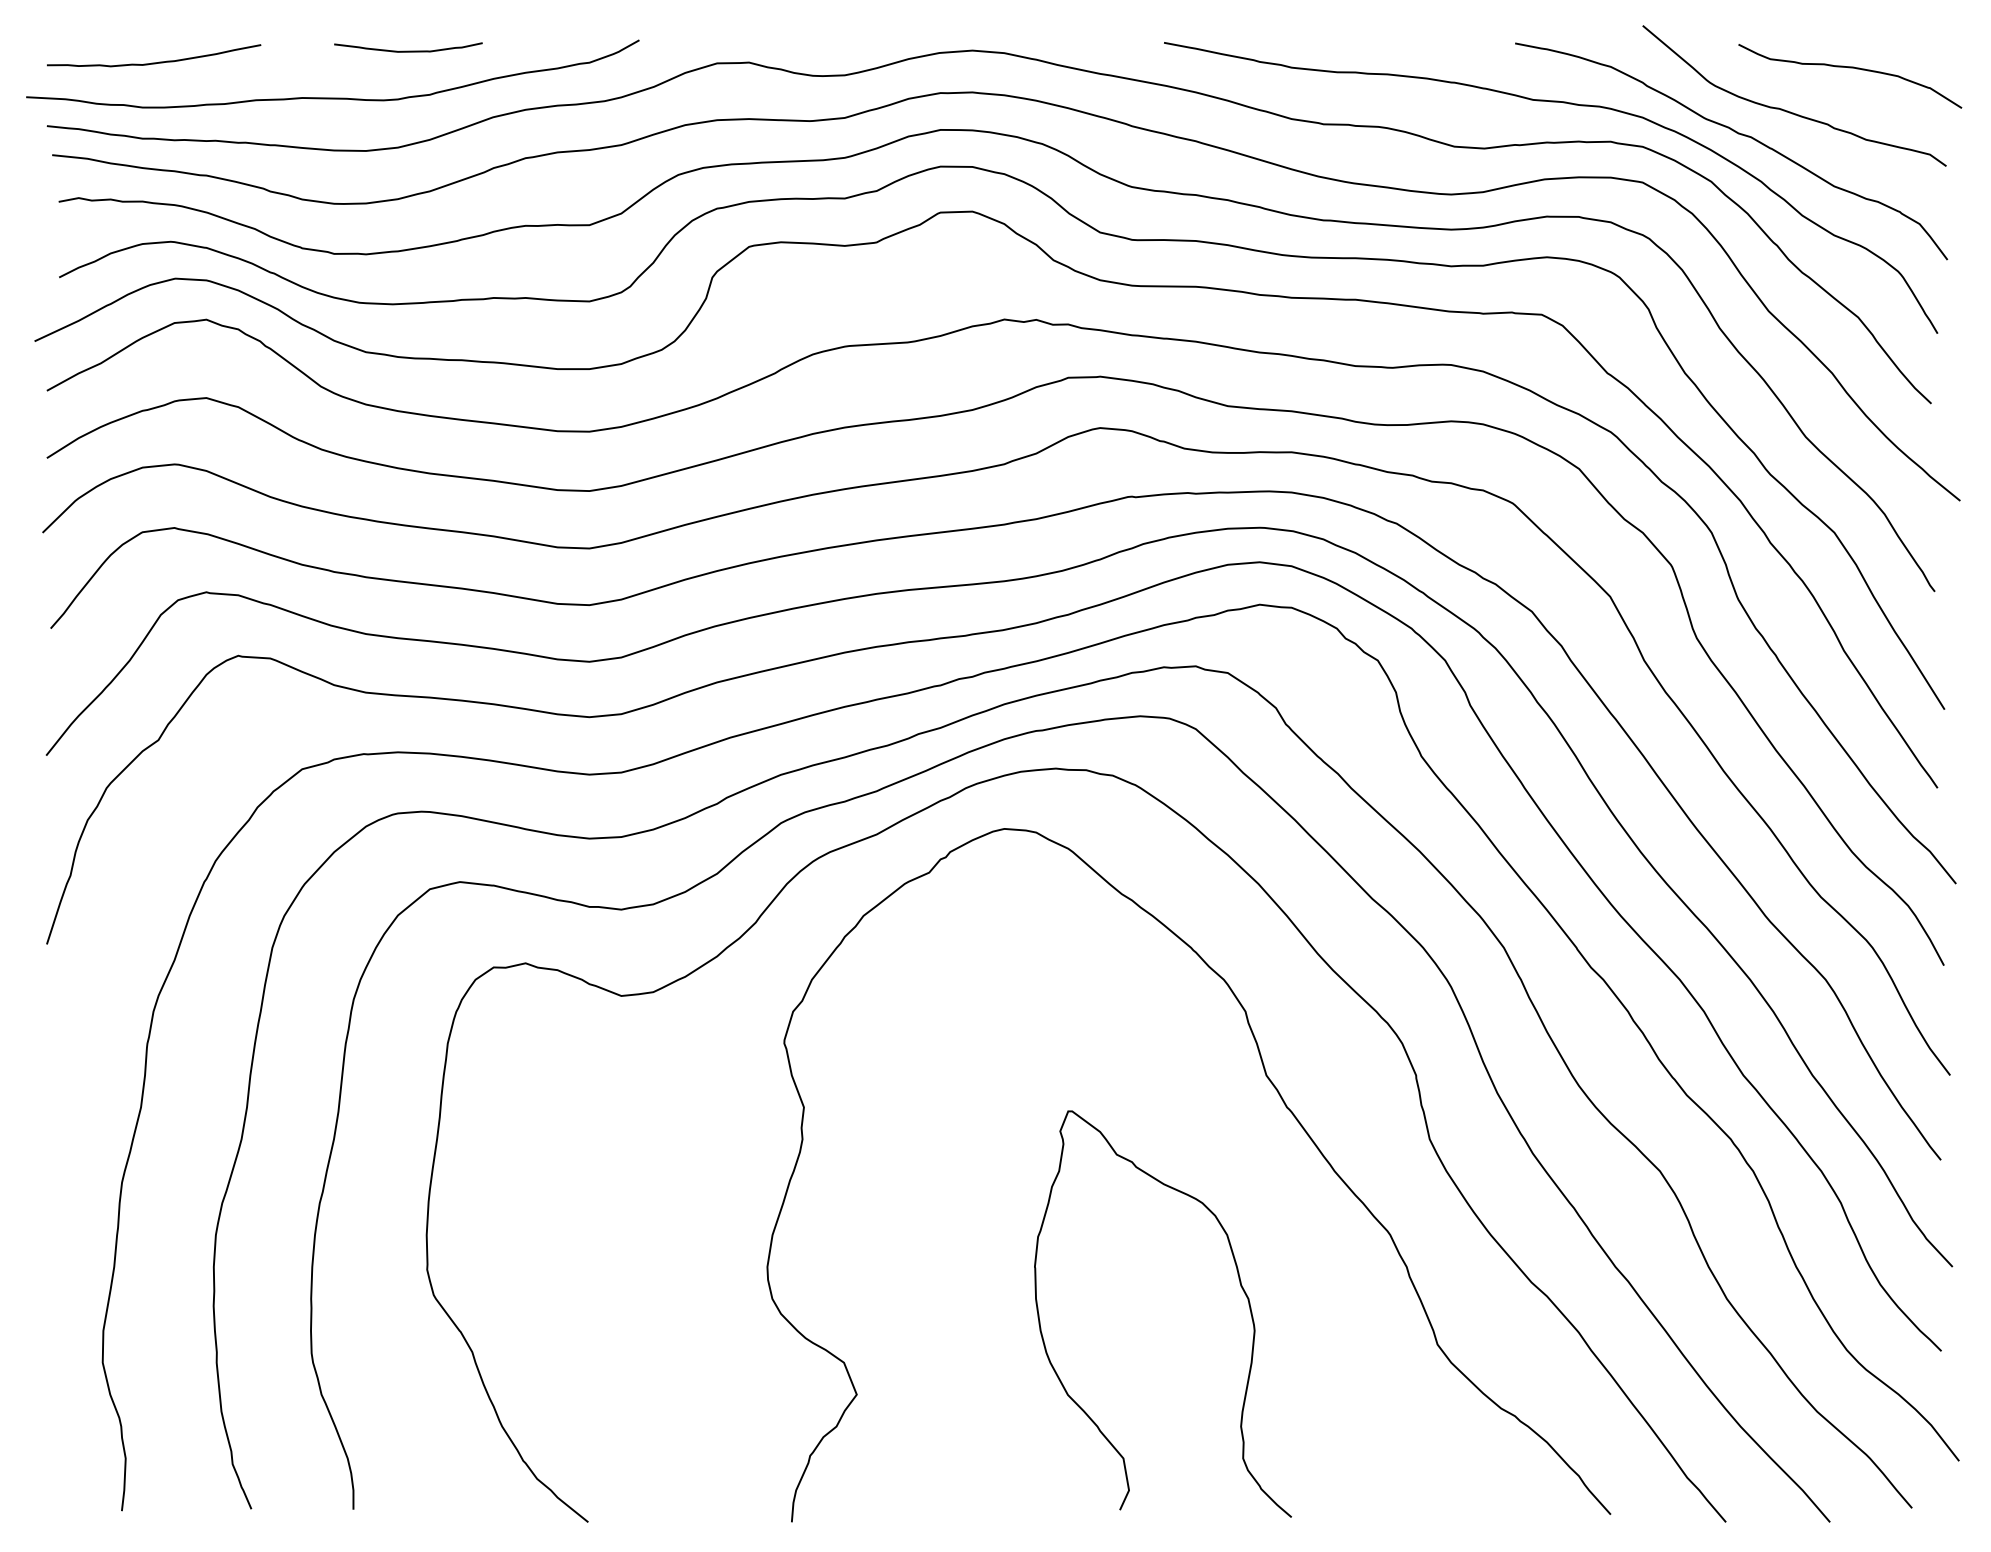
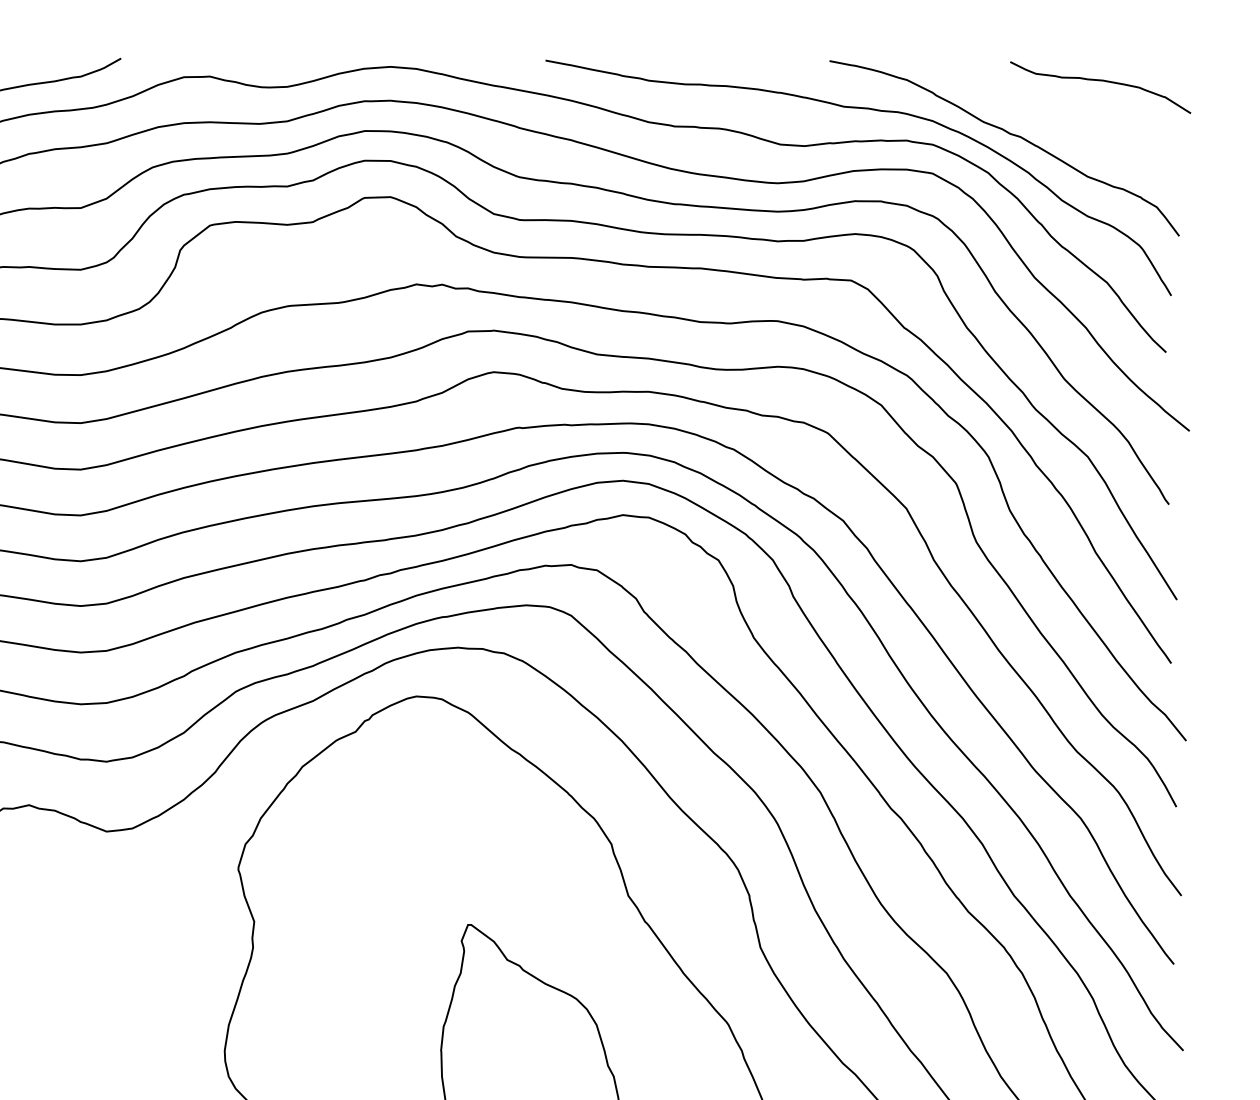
curve: (1790, 111) -> (1052, 116), removed

